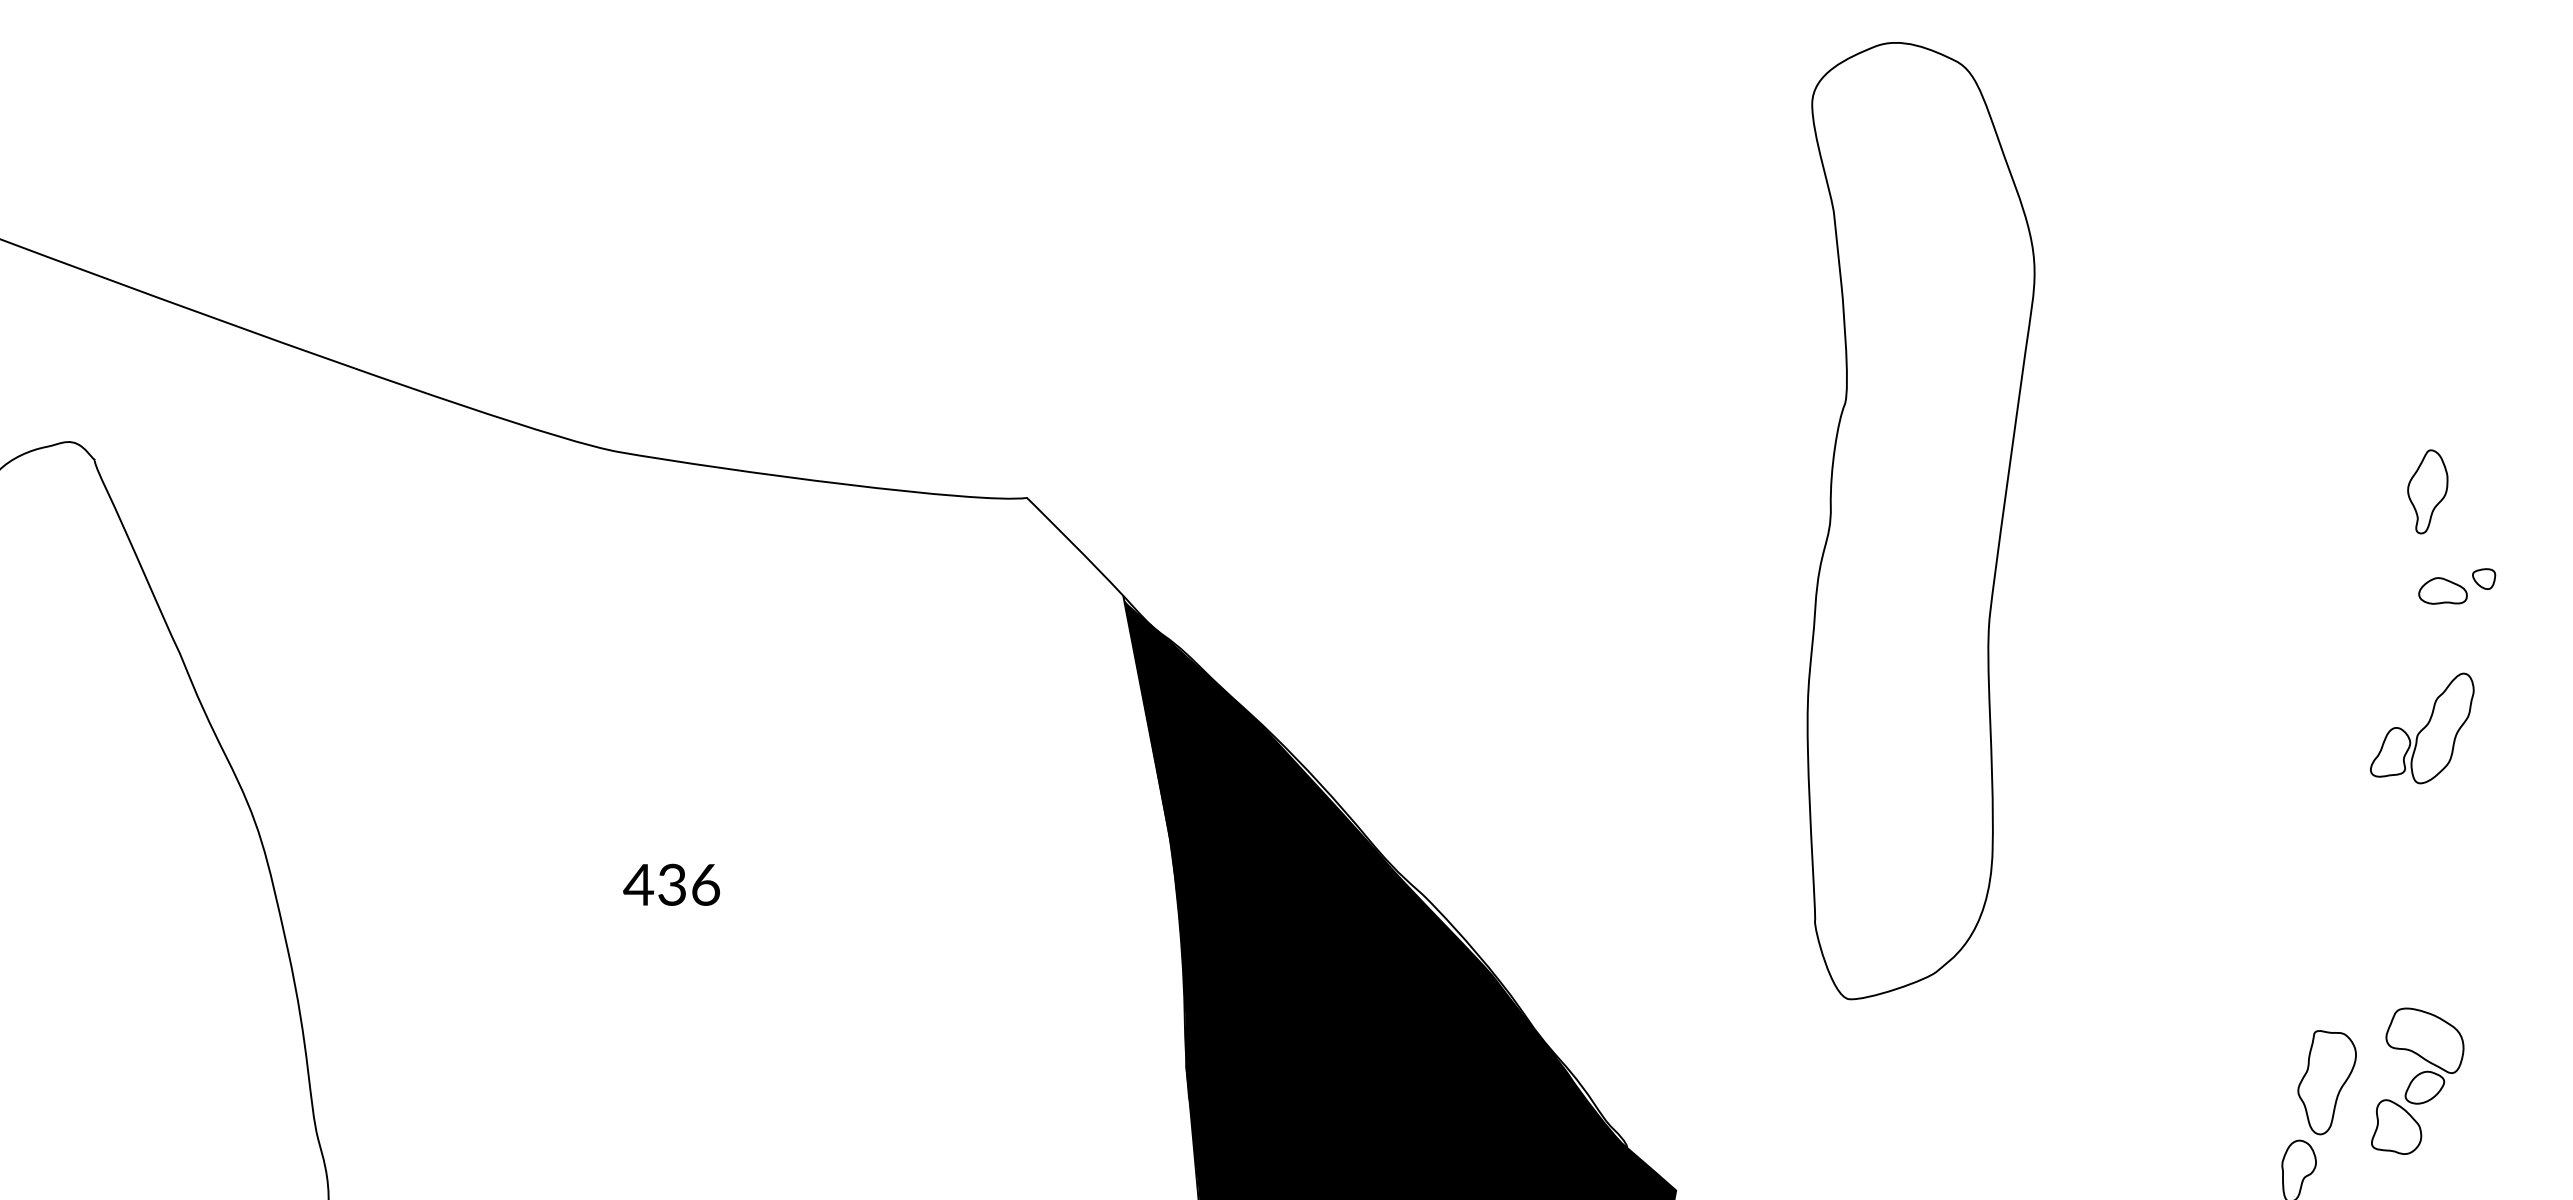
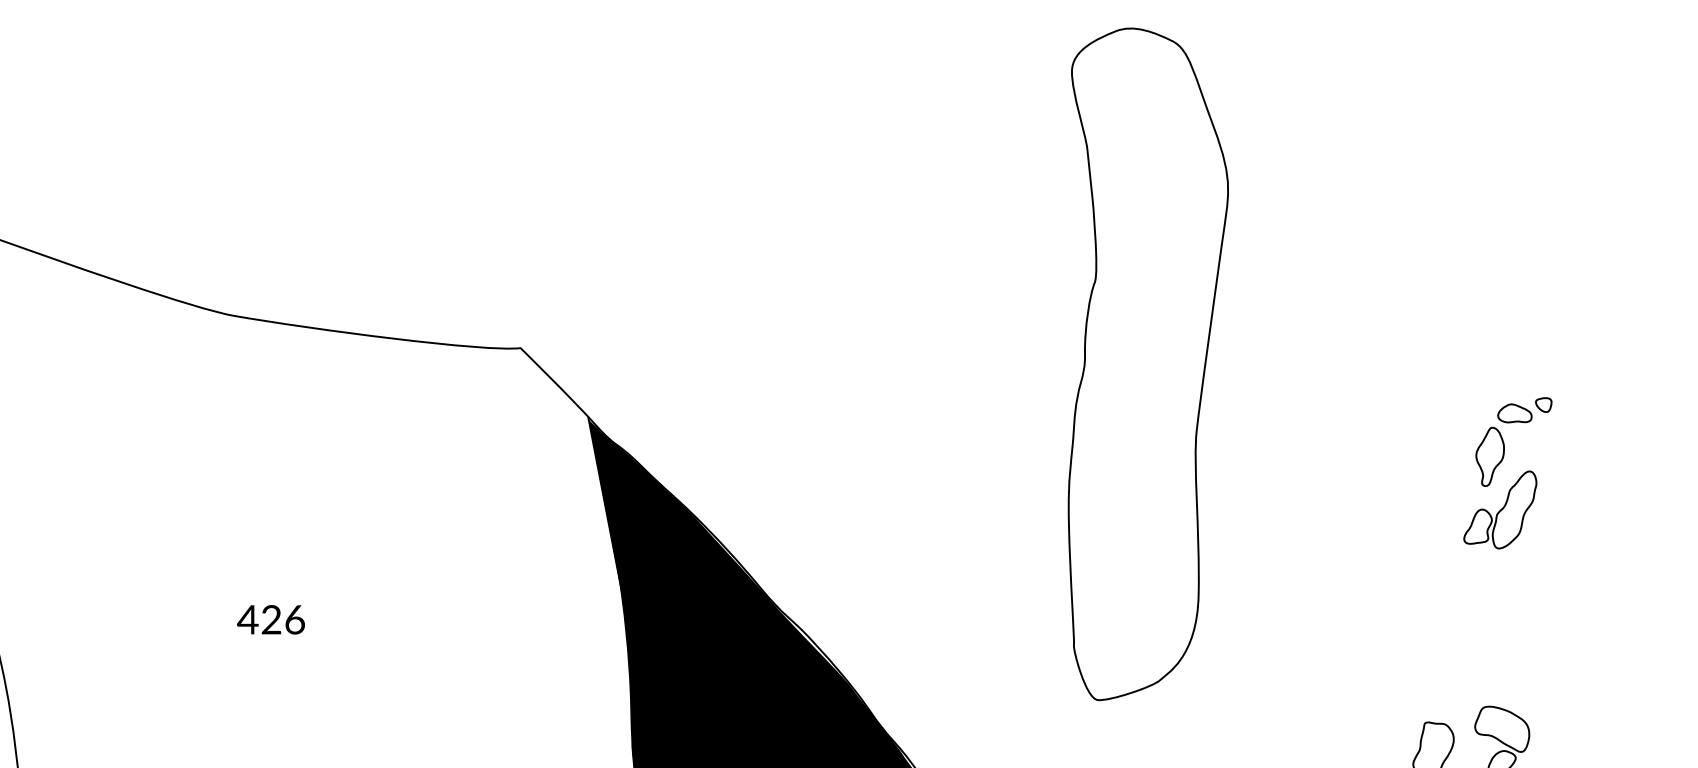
part: (2427, 491) -> (1489, 456), moved
text: (671, 885) -> (270, 620), 436 -> 426

